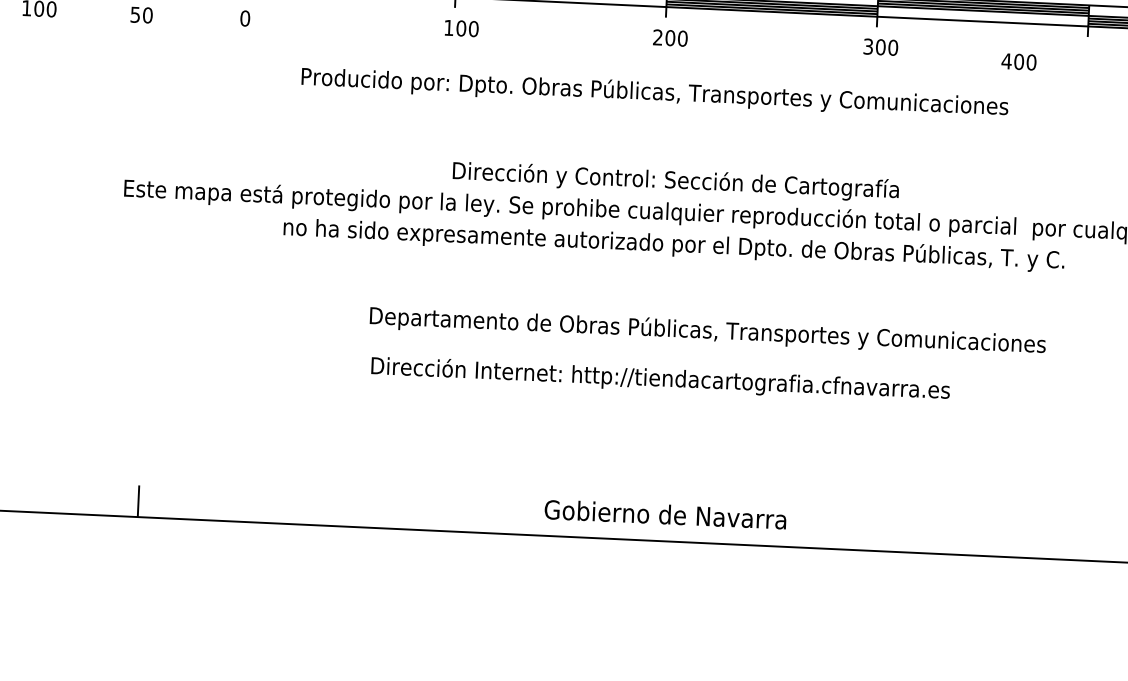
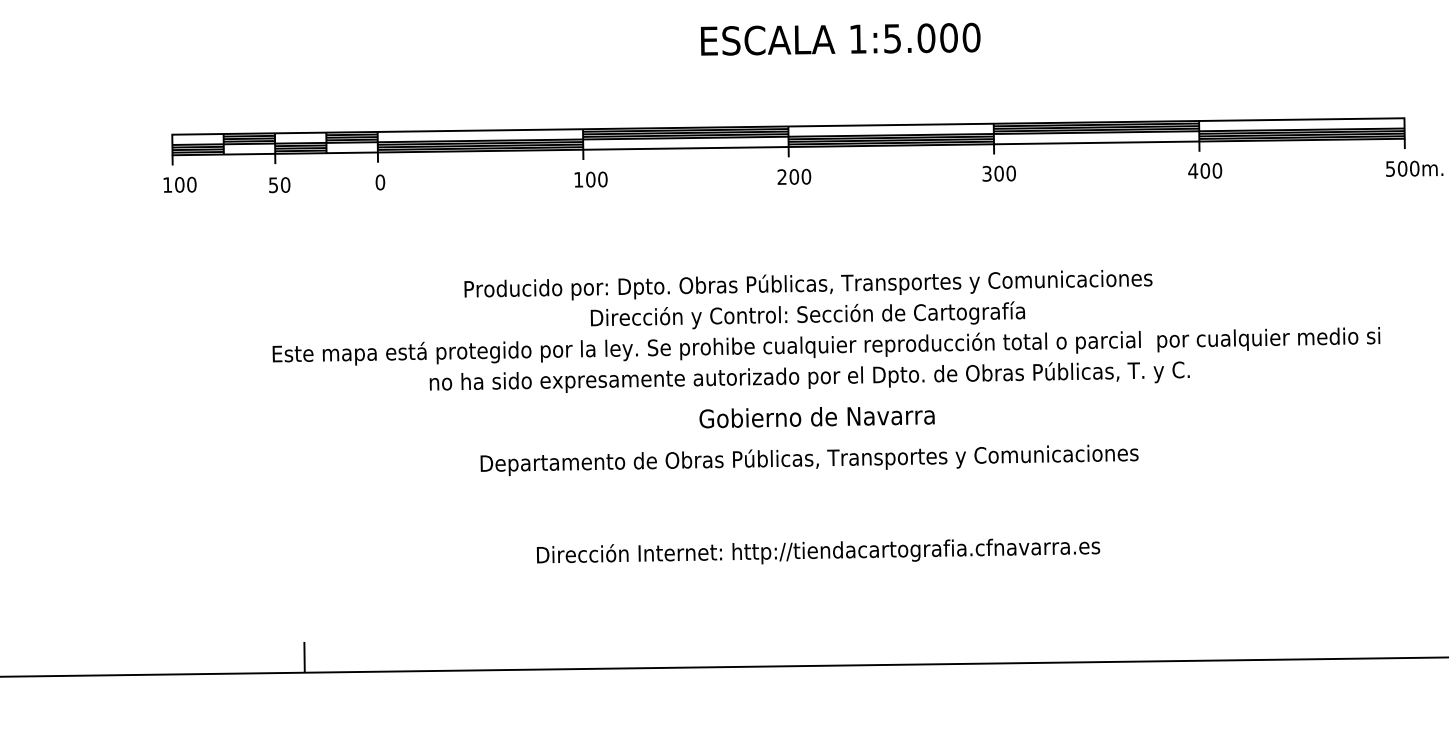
text: (1019, 61) -> (1205, 170), moved
text: (654, 93) -> (808, 285), moved
text: (707, 331) -> (809, 459), moved
text: (660, 379) -> (818, 551), moved
text: (664, 515) -> (816, 417), moved

